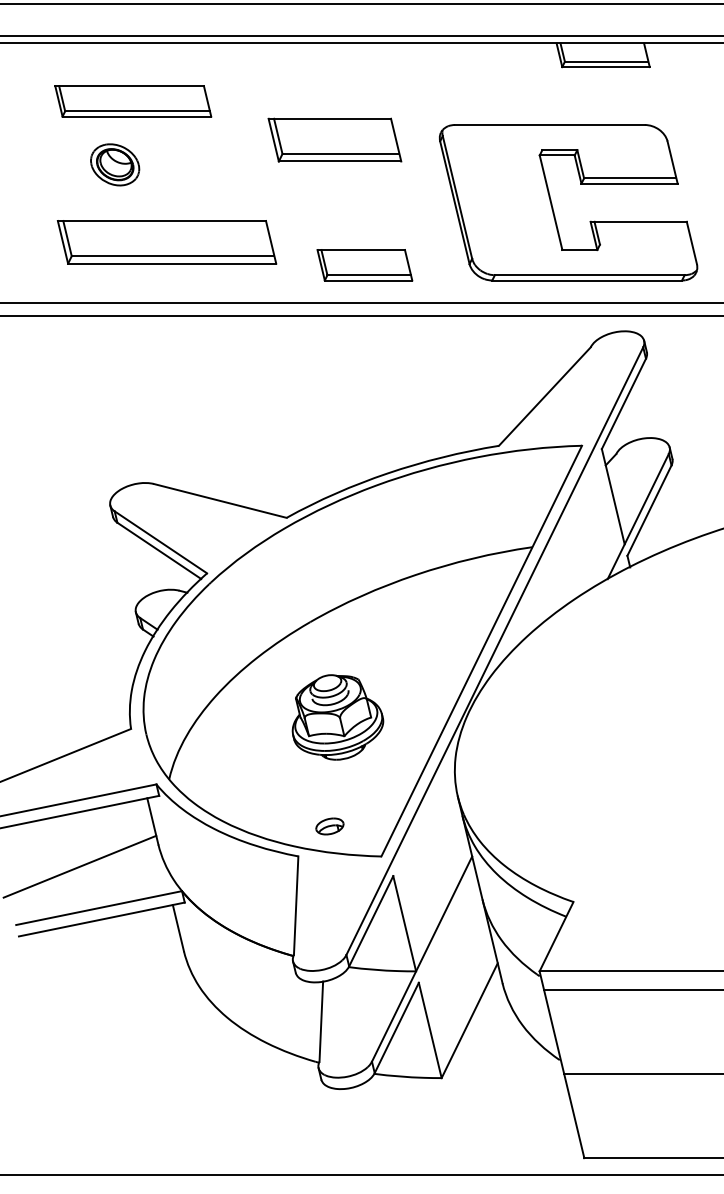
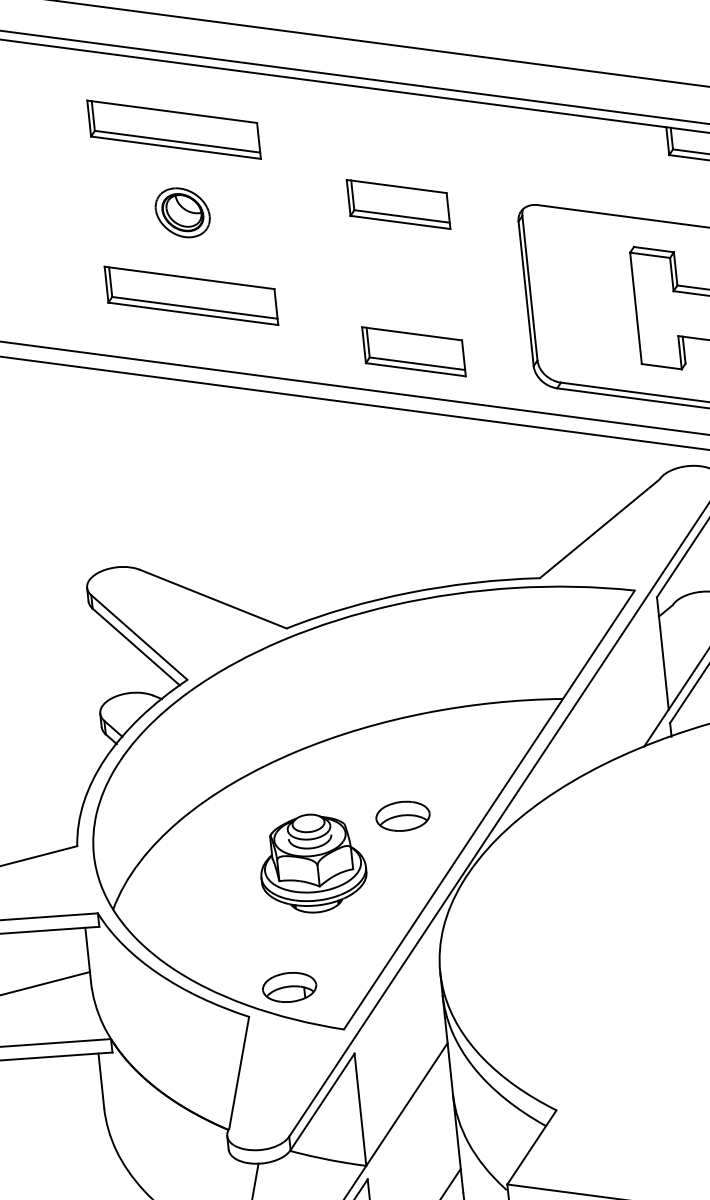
part: (334, 140) -> (398, 204), size x0.71
part: (115, 164) -> (183, 212), moved
part: (166, 242) -> (190, 295), size x0.71
part: (407, 666) -> (402, 816), added
part: (329, 826) -> (289, 987), size x1.67

